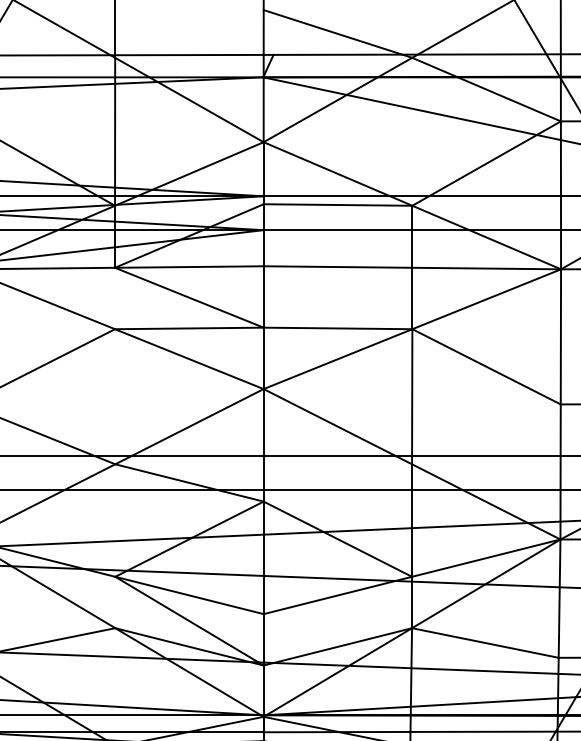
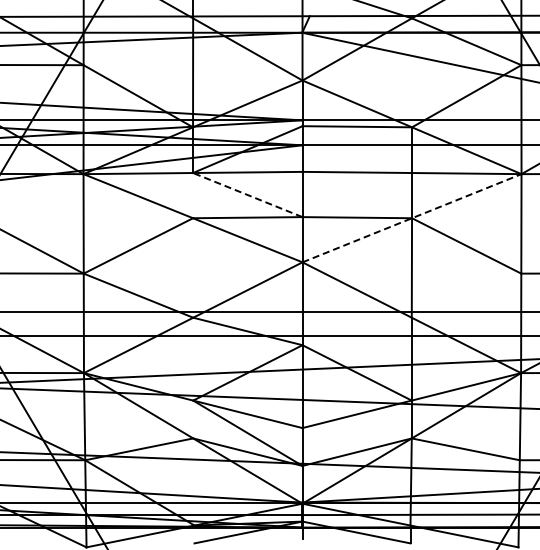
line: (188, 296) -> (247, 194), solid -> dashed
line: (413, 329) -> (412, 218), solid -> dashed

